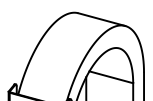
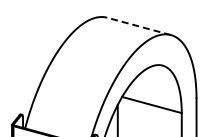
line: (101, 19) -> (138, 26), solid -> dashed

